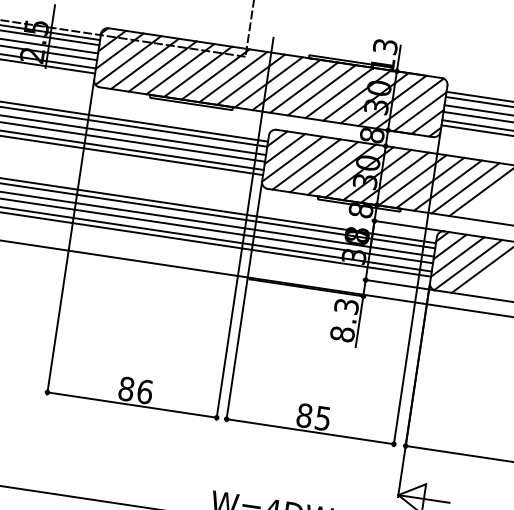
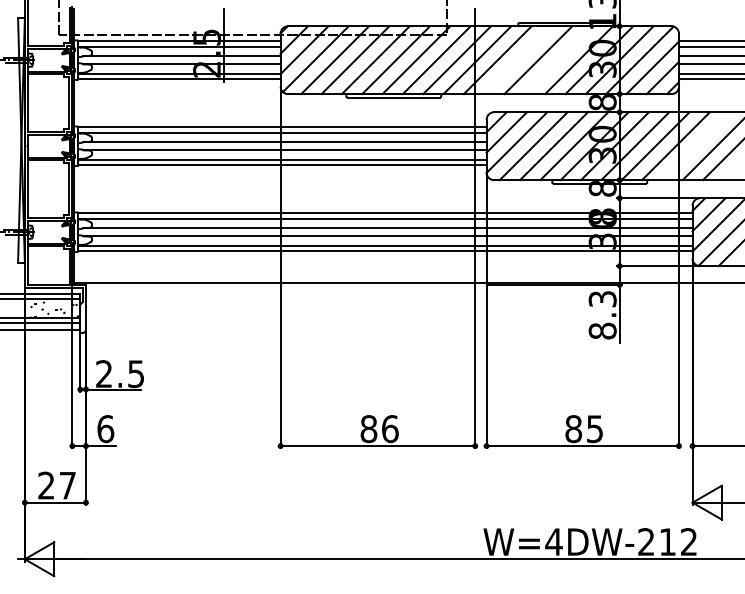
line: (304, 87) -> (518, 60), removed
line: (339, 93) -> (558, 60), removed
line: (448, 185) -> (696, 146), removed

